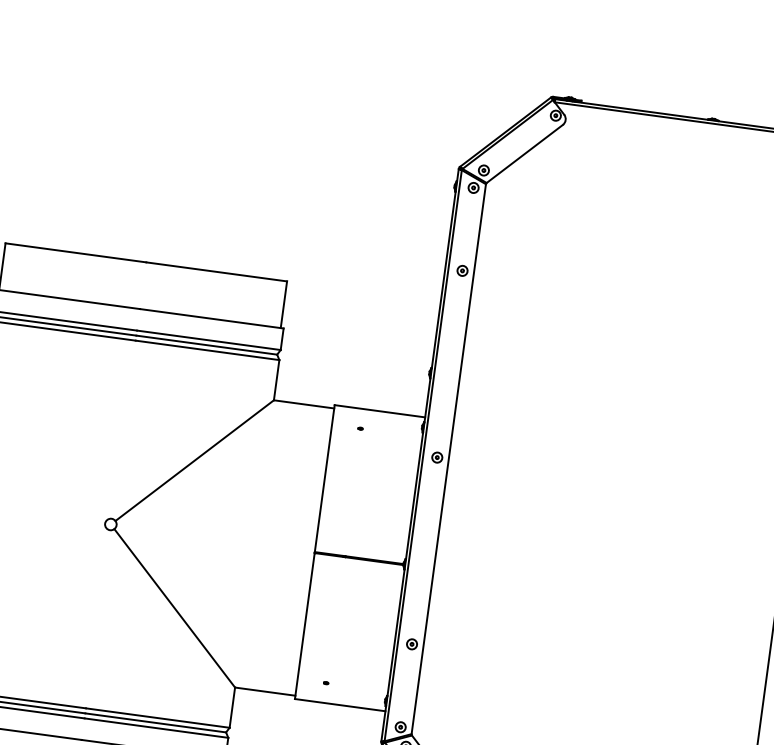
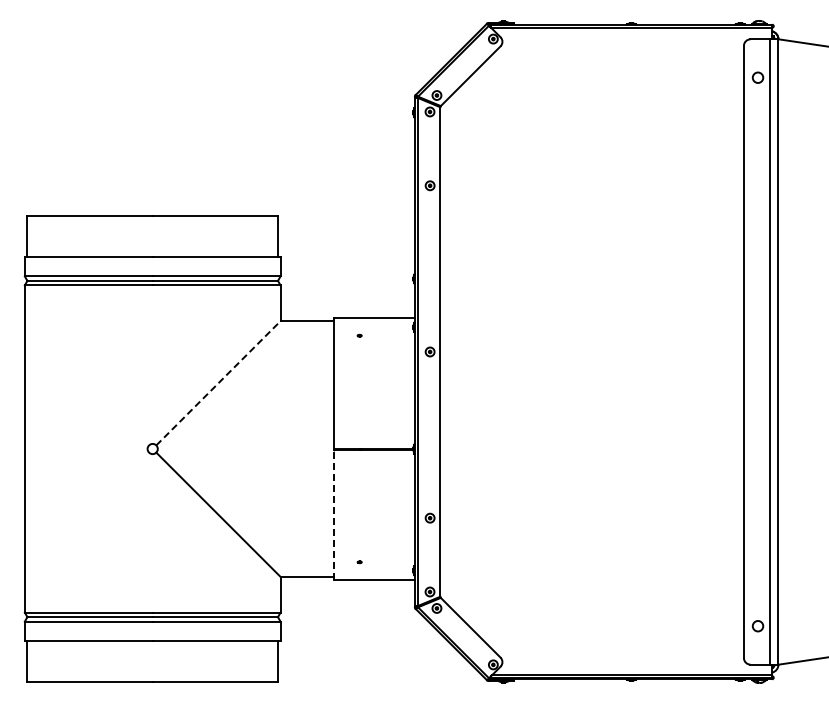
line: (194, 460) -> (218, 383), solid -> dashed
line: (305, 625) -> (334, 514), solid -> dashed

